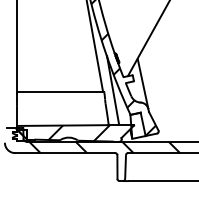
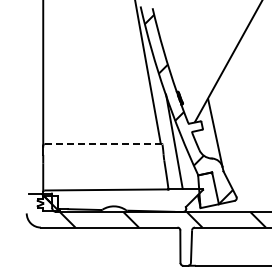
line: (61, 92) -> (103, 144), solid -> dashed
hatch: (79, 133) -> (128, 200), removed

